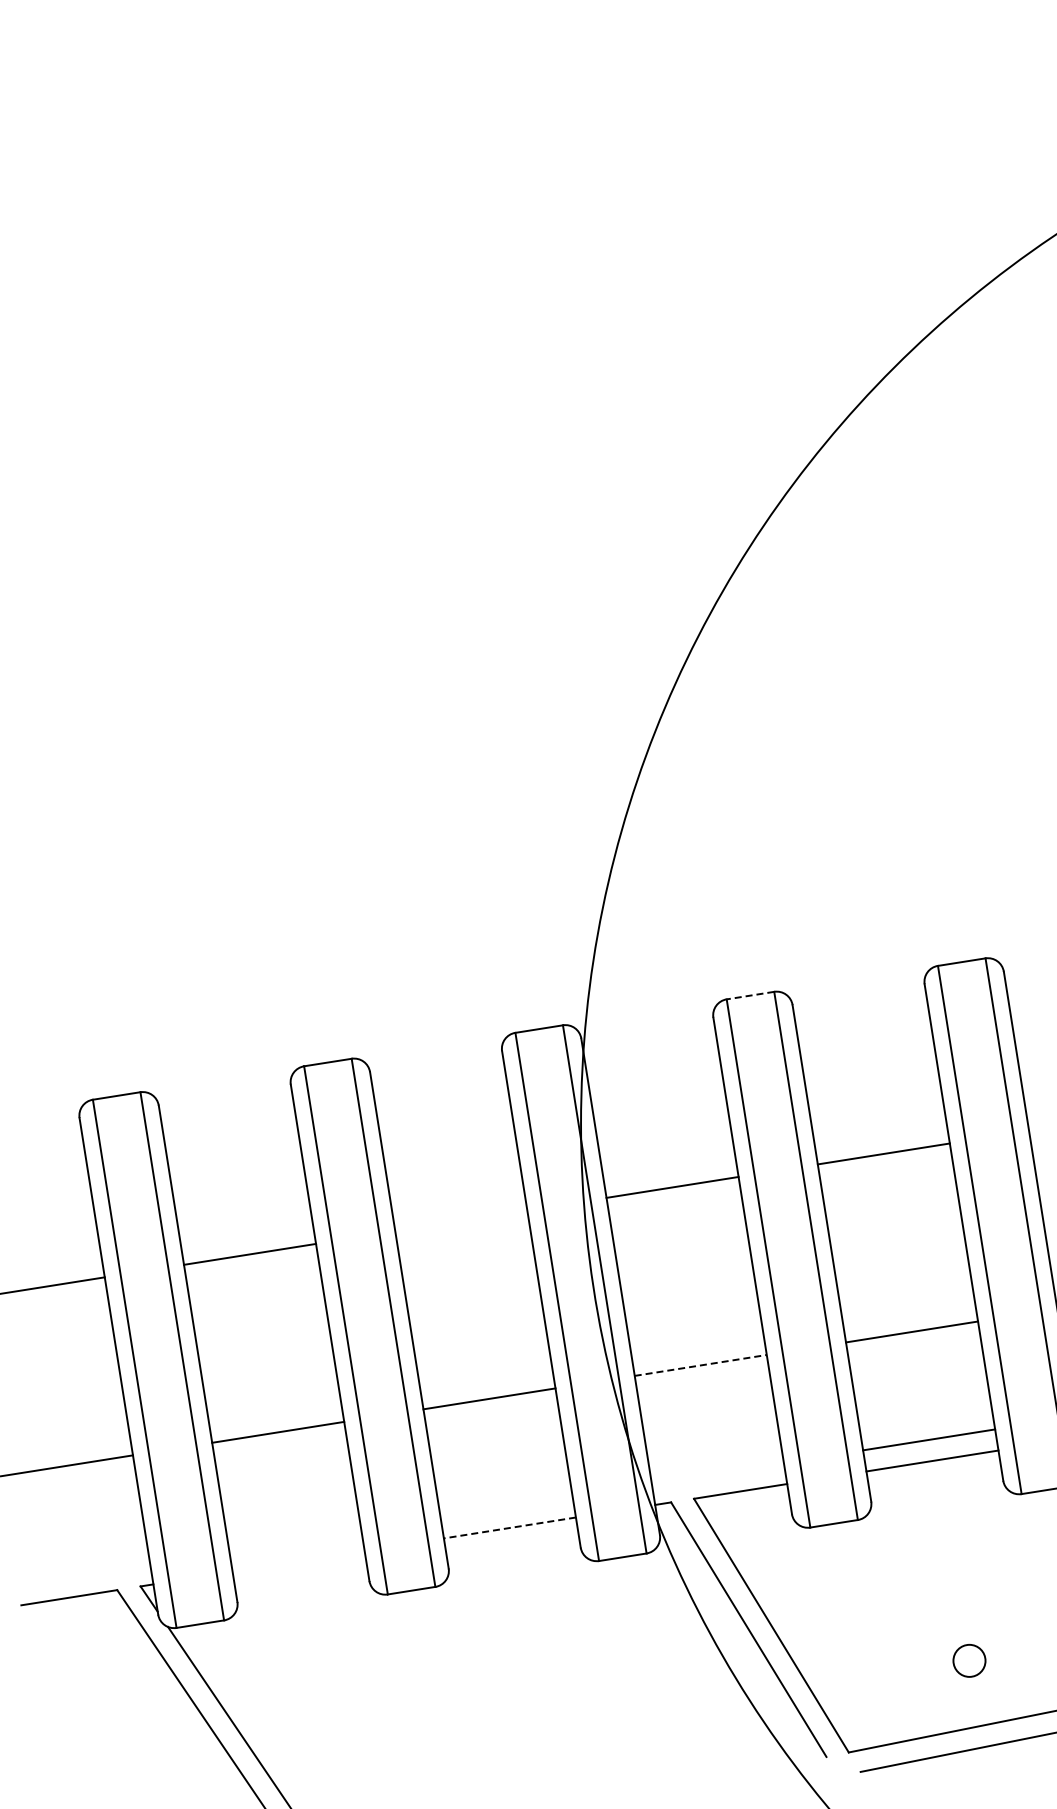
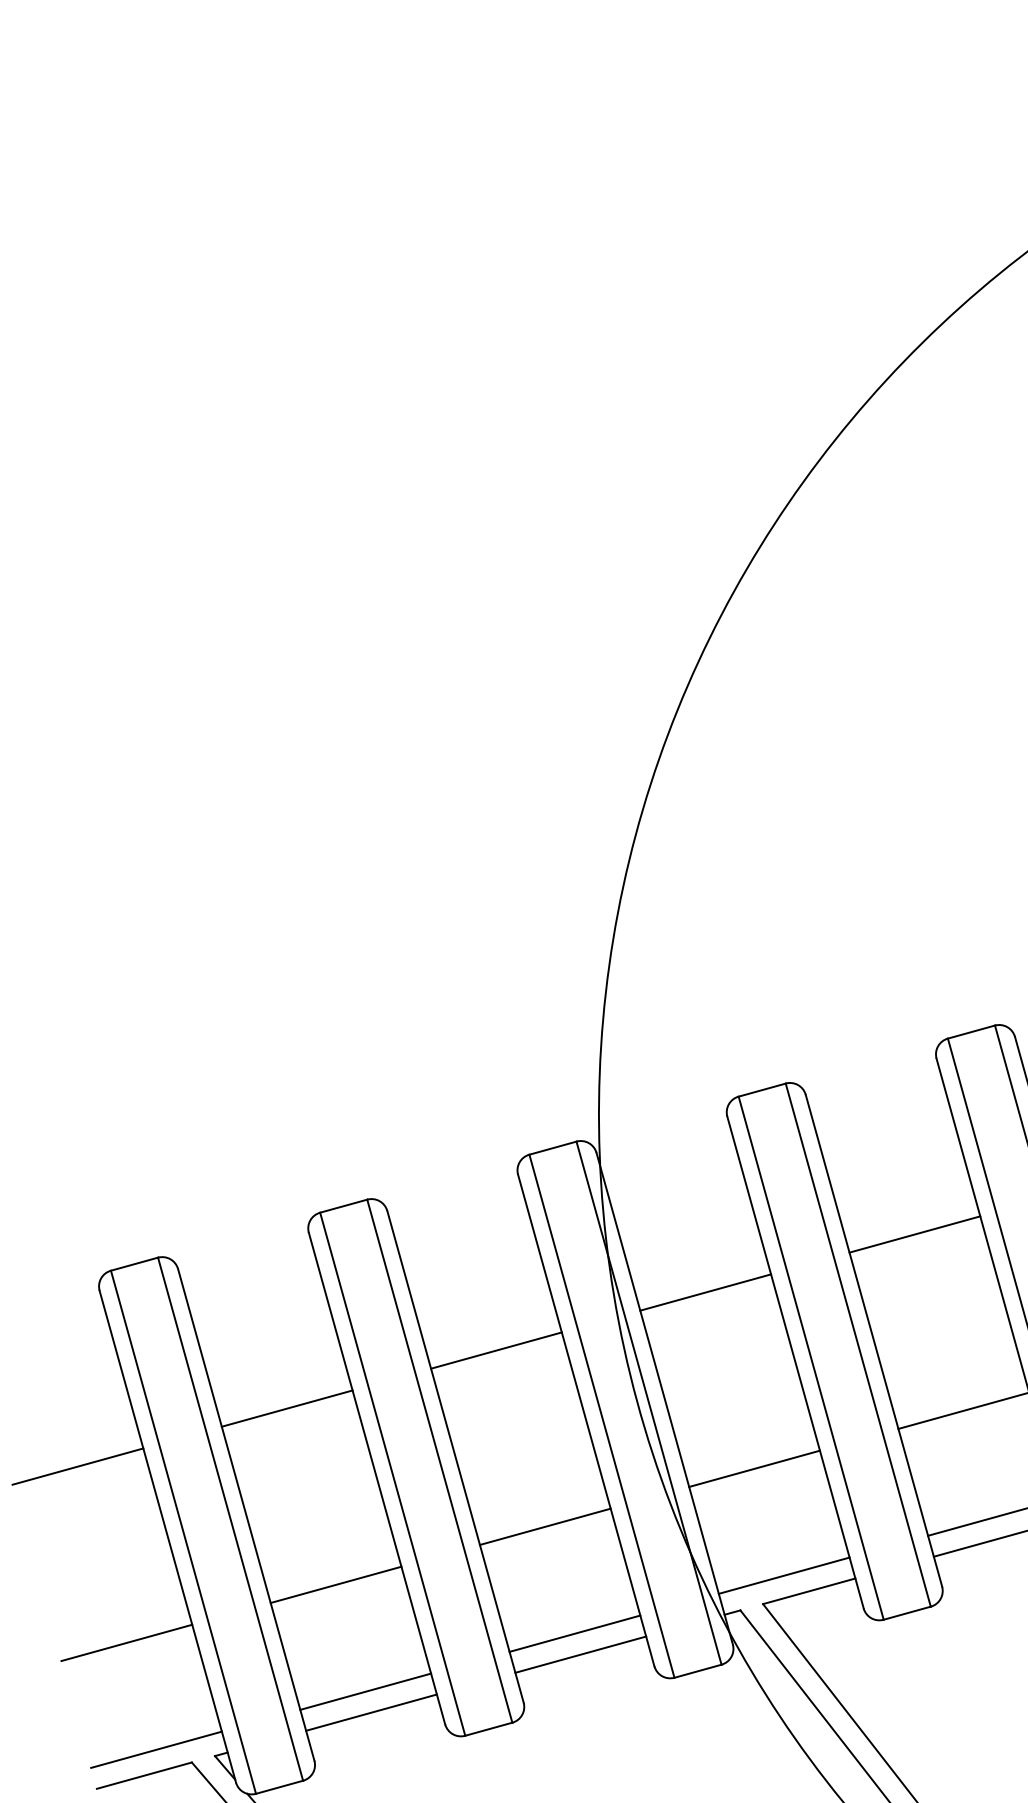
line: (750, 995) -> (762, 1090), dashed -> solid
line: (461, 1220) -> (496, 1350), added
line: (700, 1365) -> (754, 1468), dashed -> solid
line: (717, 1472) -> (783, 1574), added
line: (506, 1506) -> (574, 1633), added
line: (509, 1527) -> (580, 1654), dashed -> solid
line: (295, 1539) -> (365, 1690), added
line: (298, 1560) -> (371, 1711), added
line: (84, 1573) -> (156, 1749), added

